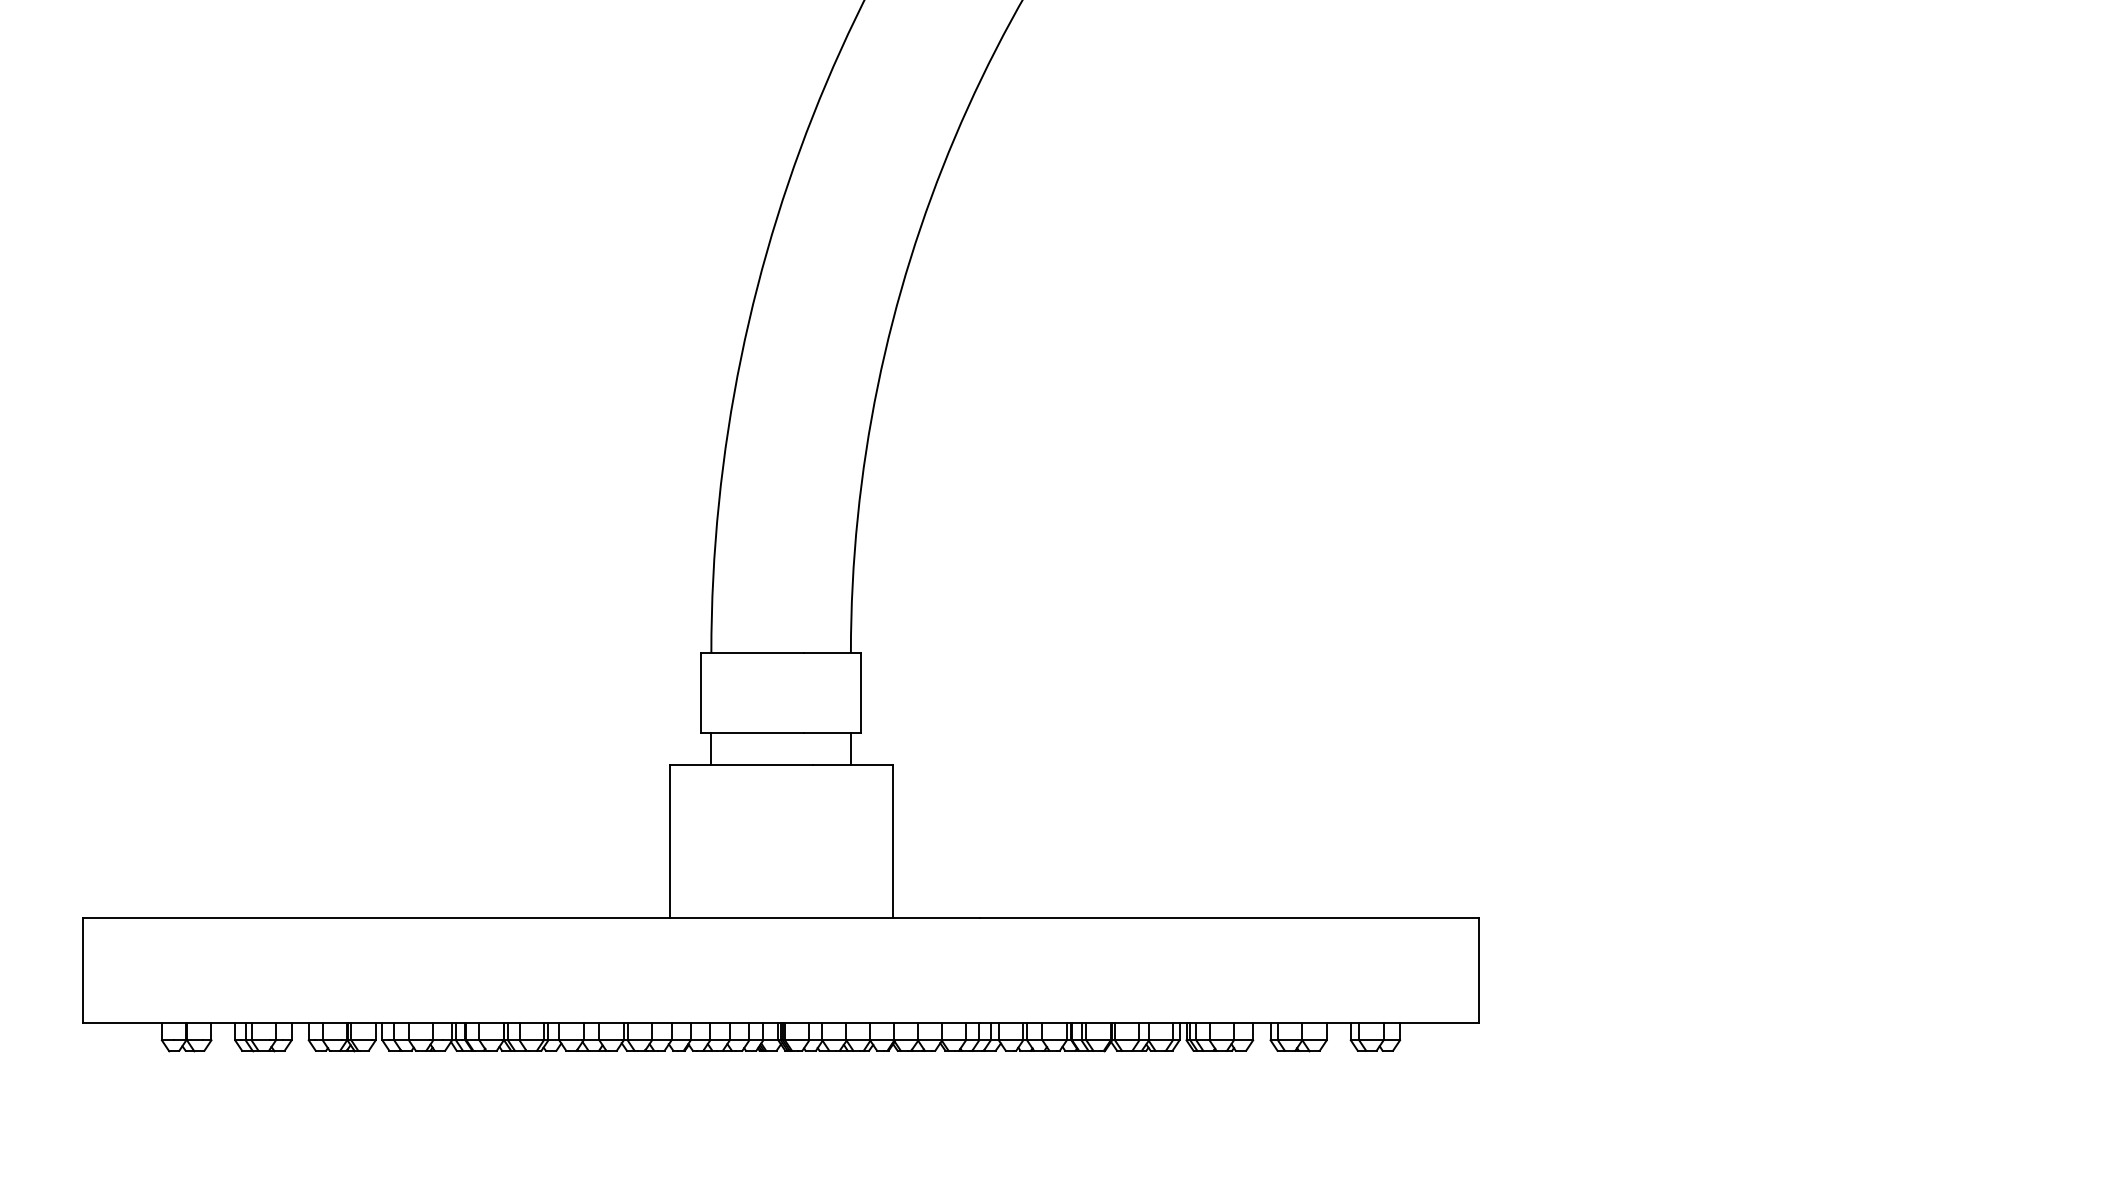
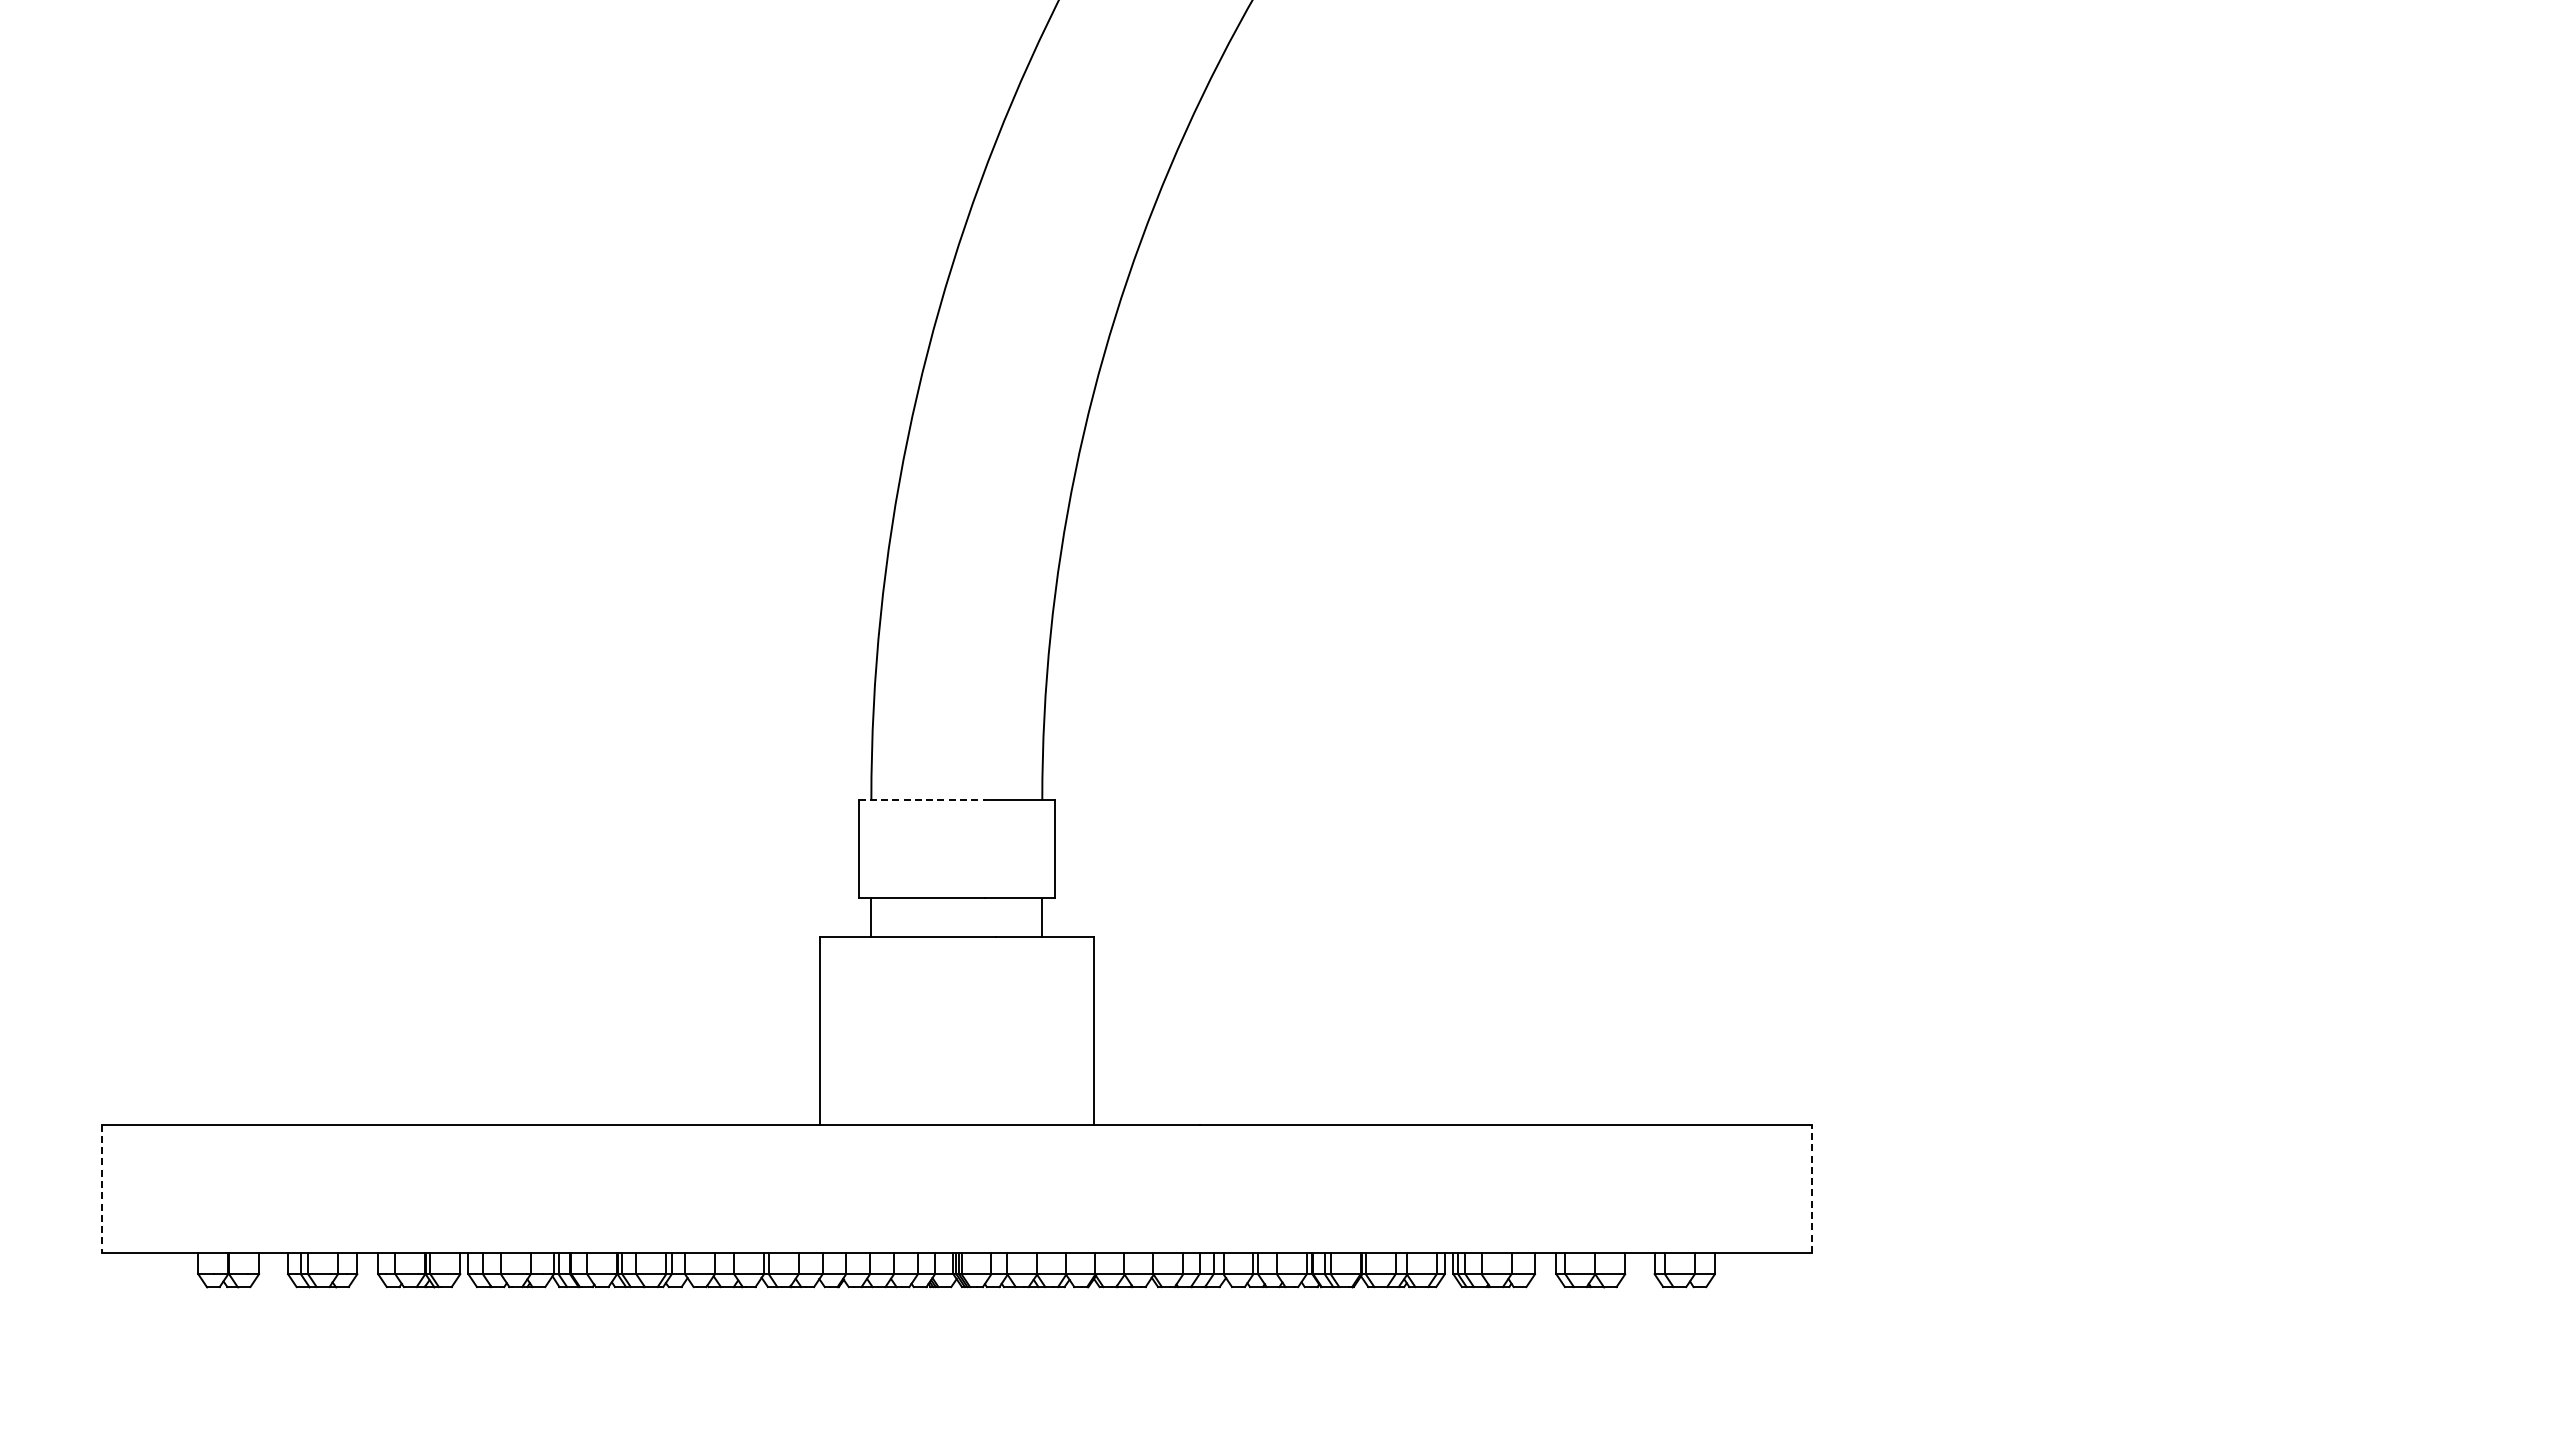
line: (753, 652) -> (922, 799), solid -> dashed
line: (1478, 970) -> (1811, 1188), solid -> dashed
line: (83, 971) -> (102, 1189), solid -> dashed

